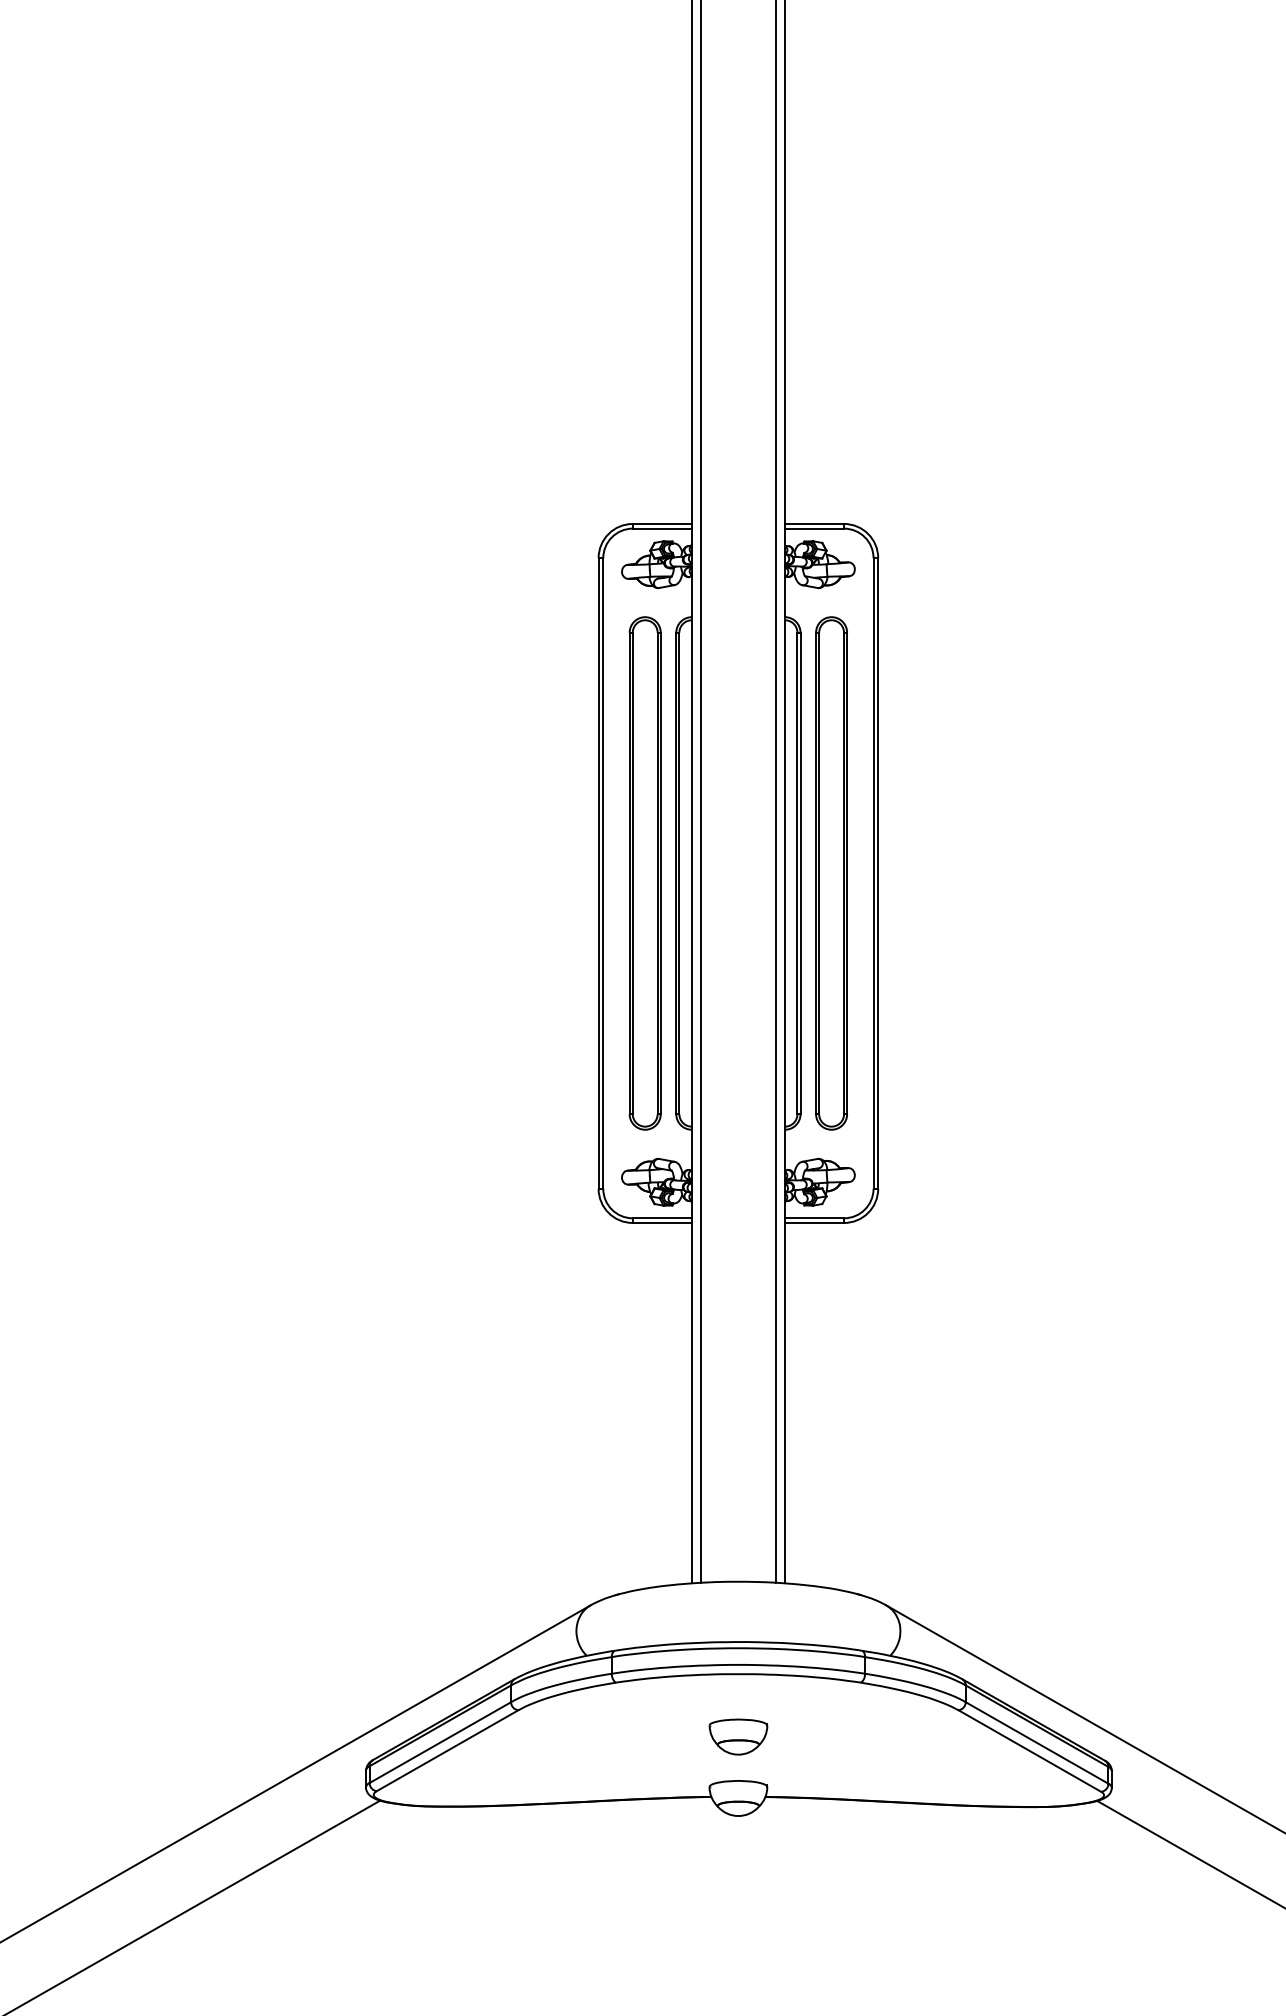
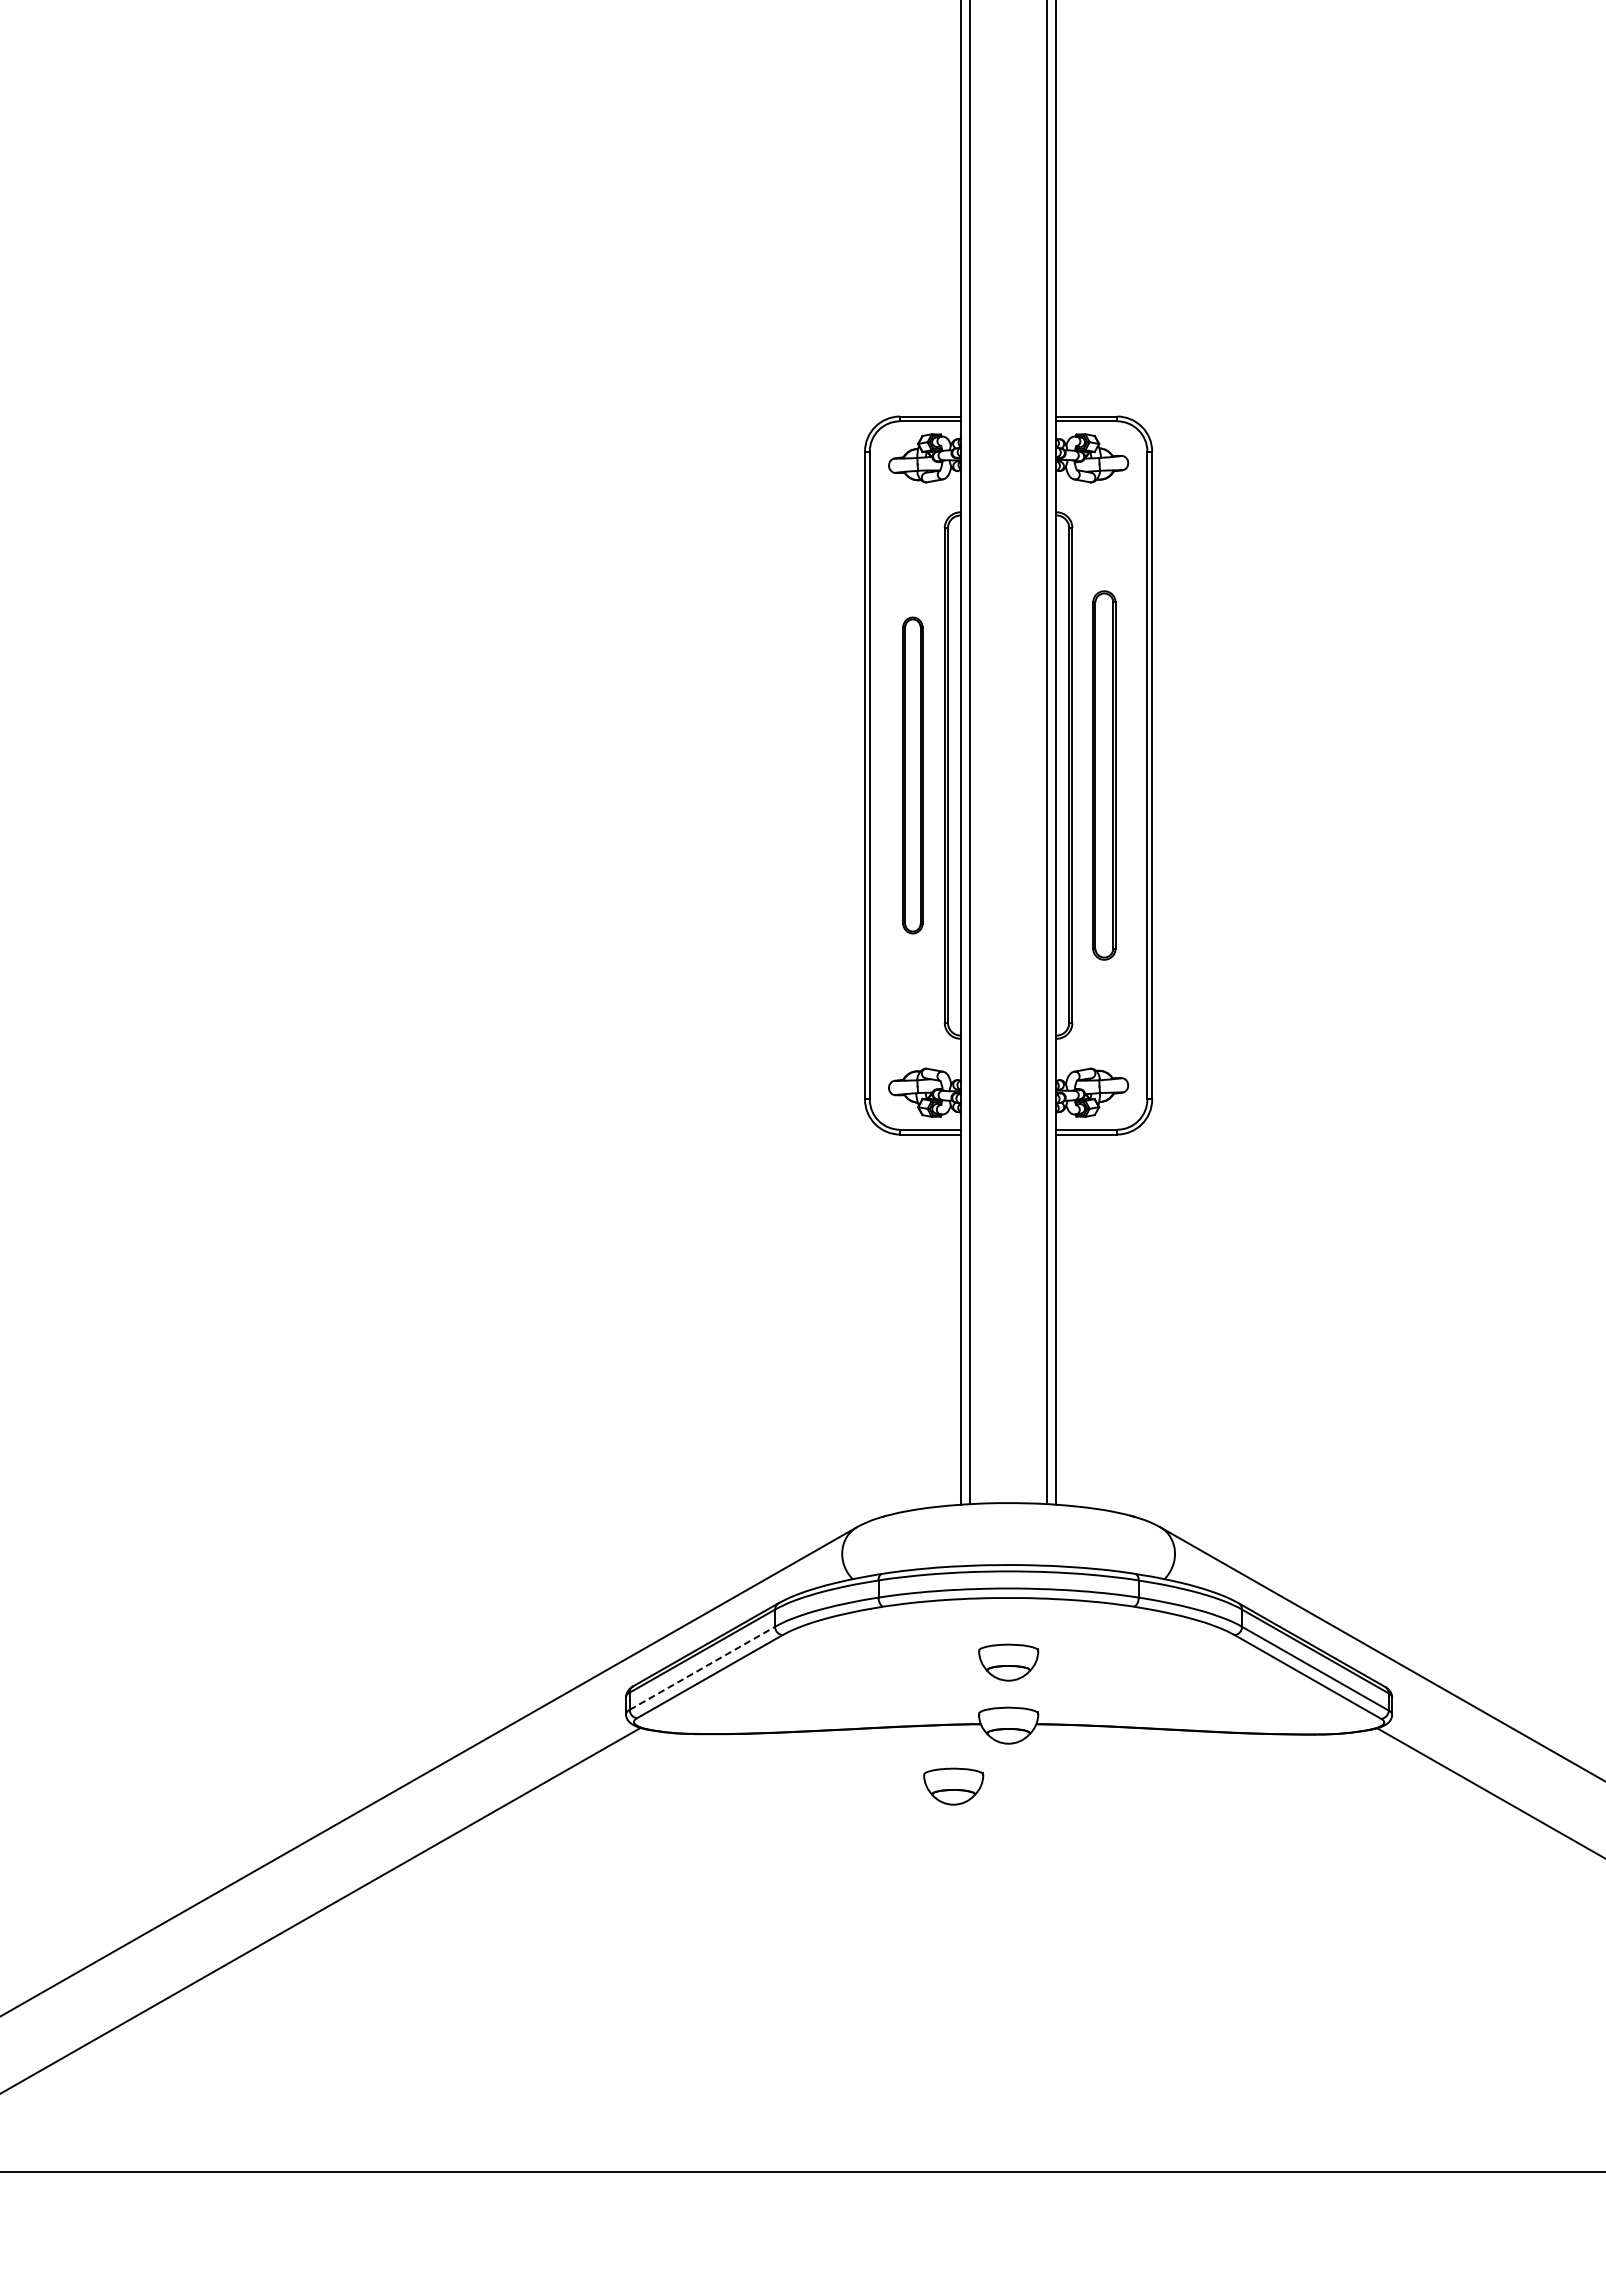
part: (644, 873) -> (912, 775), size x0.6
part: (831, 873) -> (1104, 775), size x0.7
line: (440, 1742) -> (702, 1668), solid -> dashed
part: (684, 1857) -> (953, 1786), added

